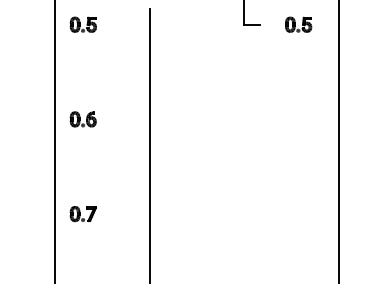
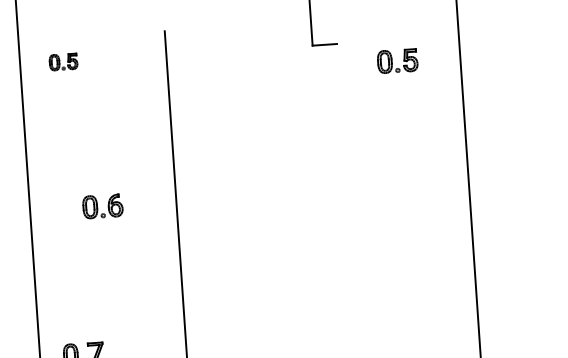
part: (82, 24) -> (62, 61), size x0.7
part: (298, 24) -> (397, 60), moved
part: (82, 119) -> (101, 206), moved

